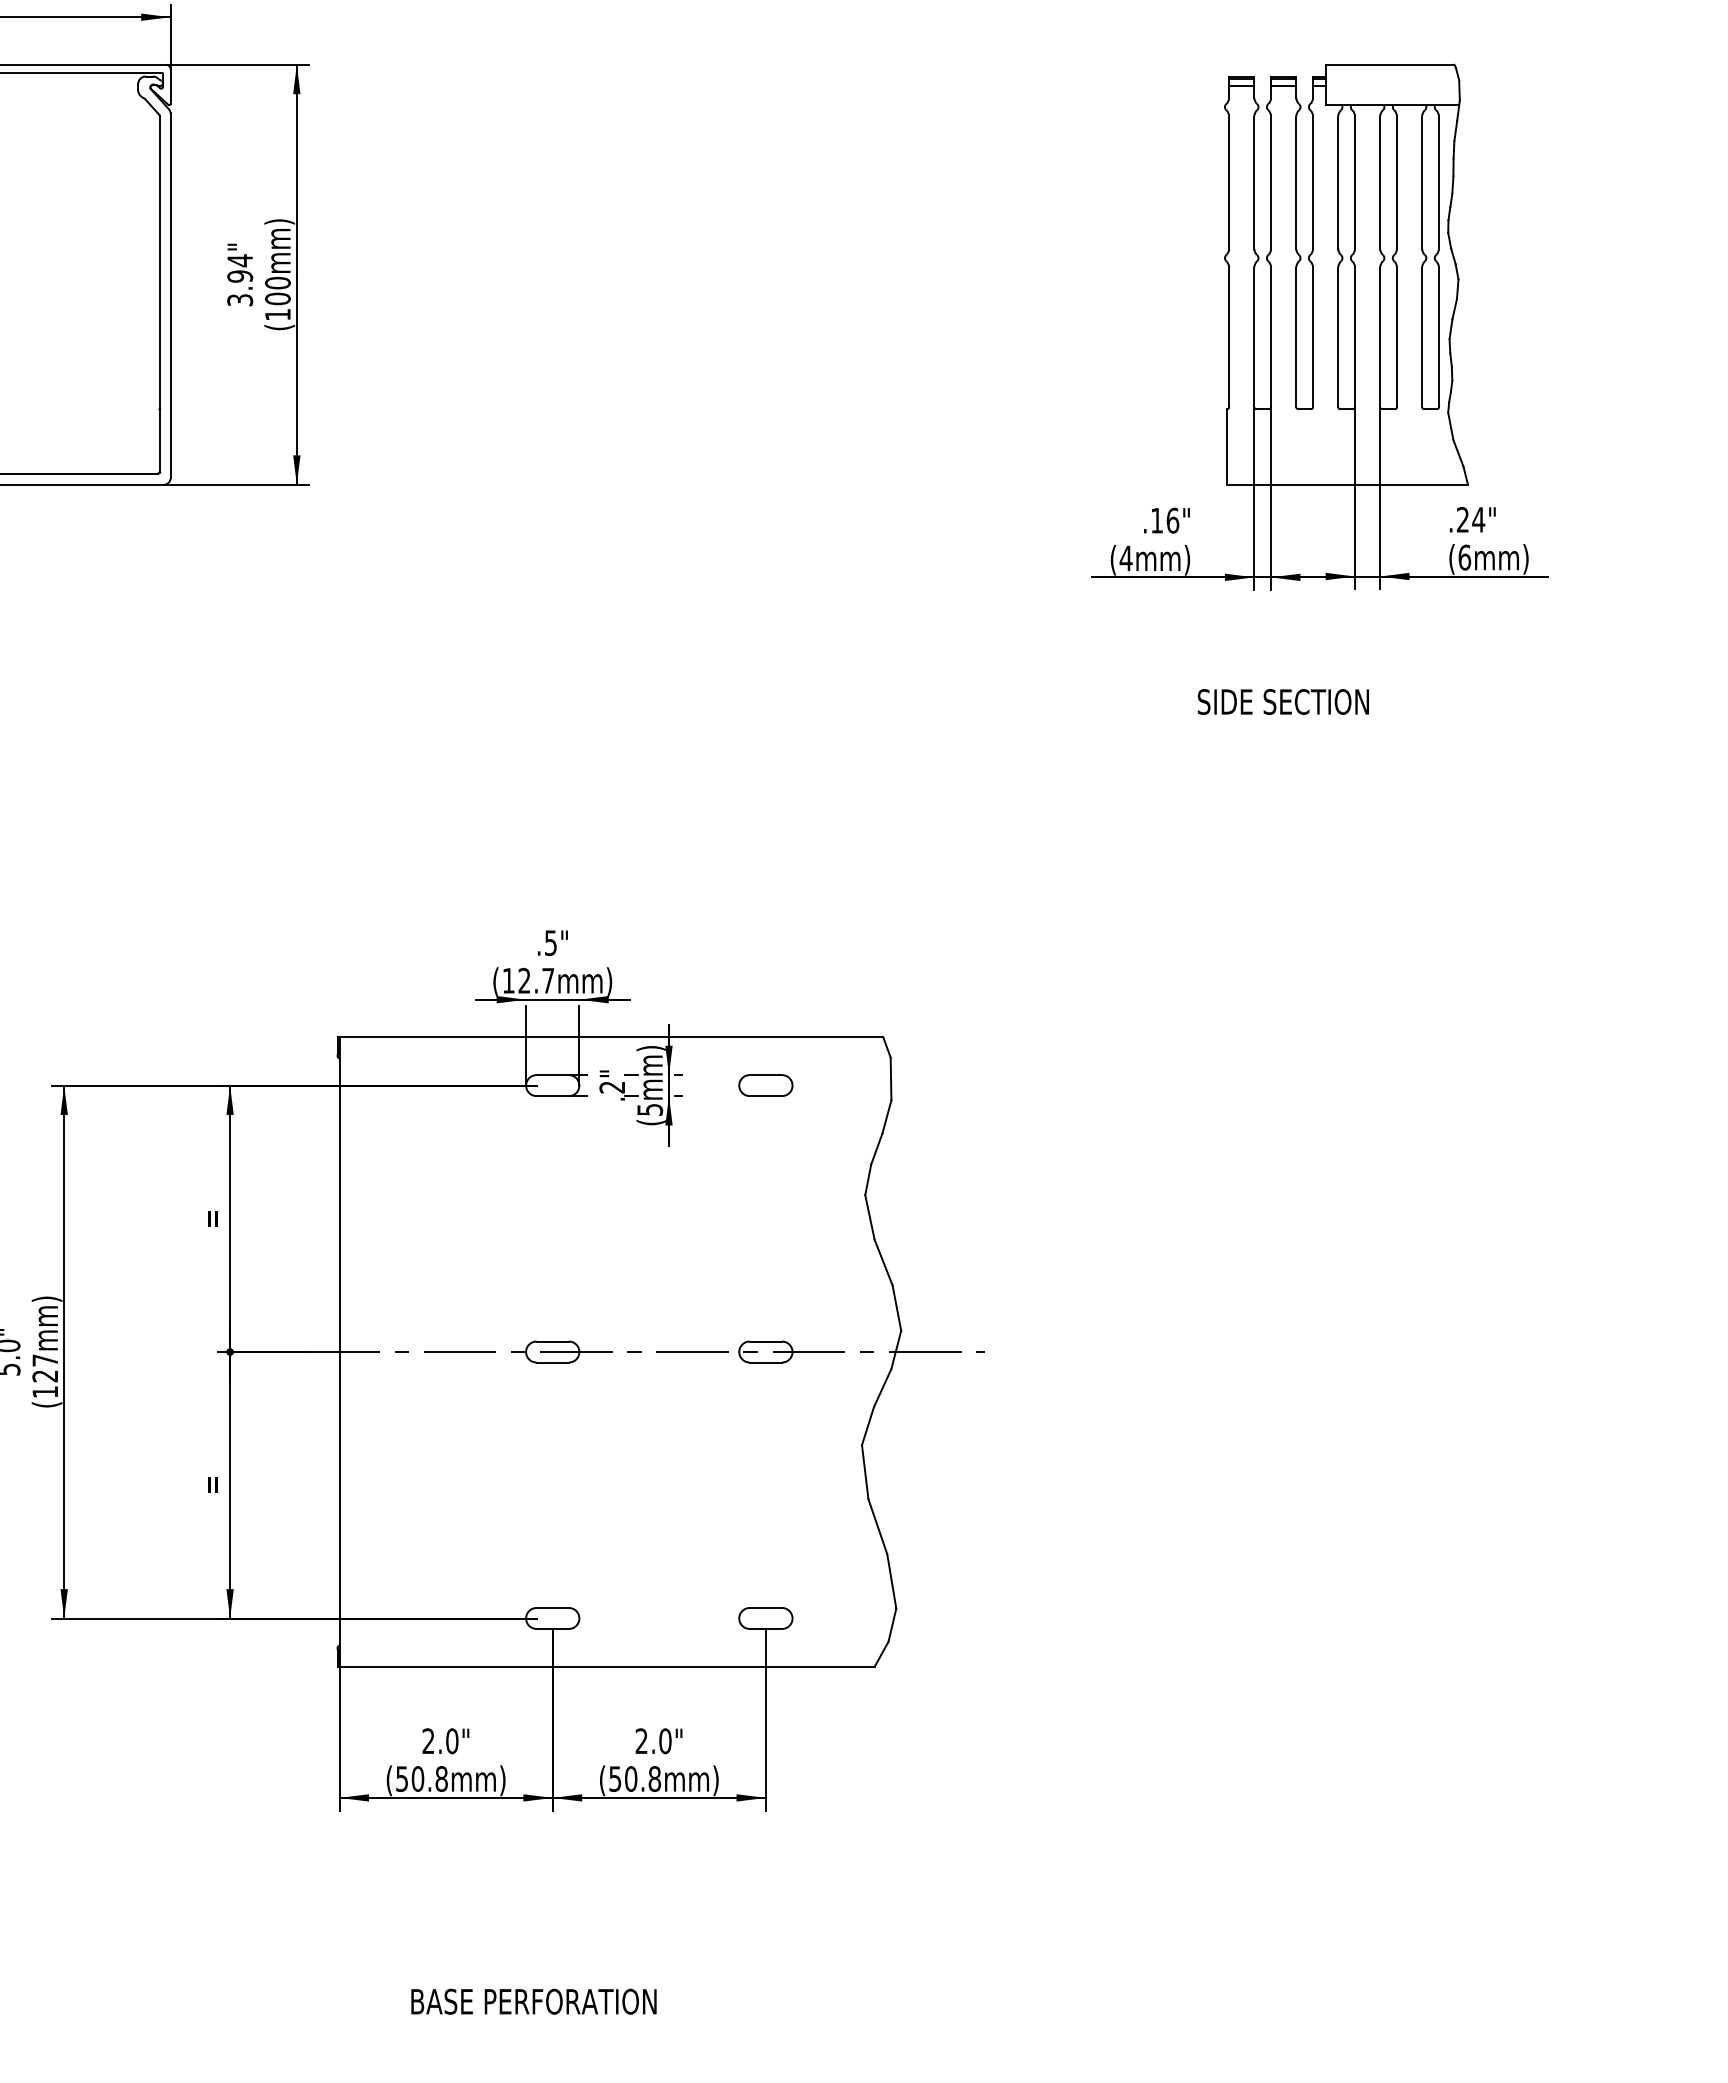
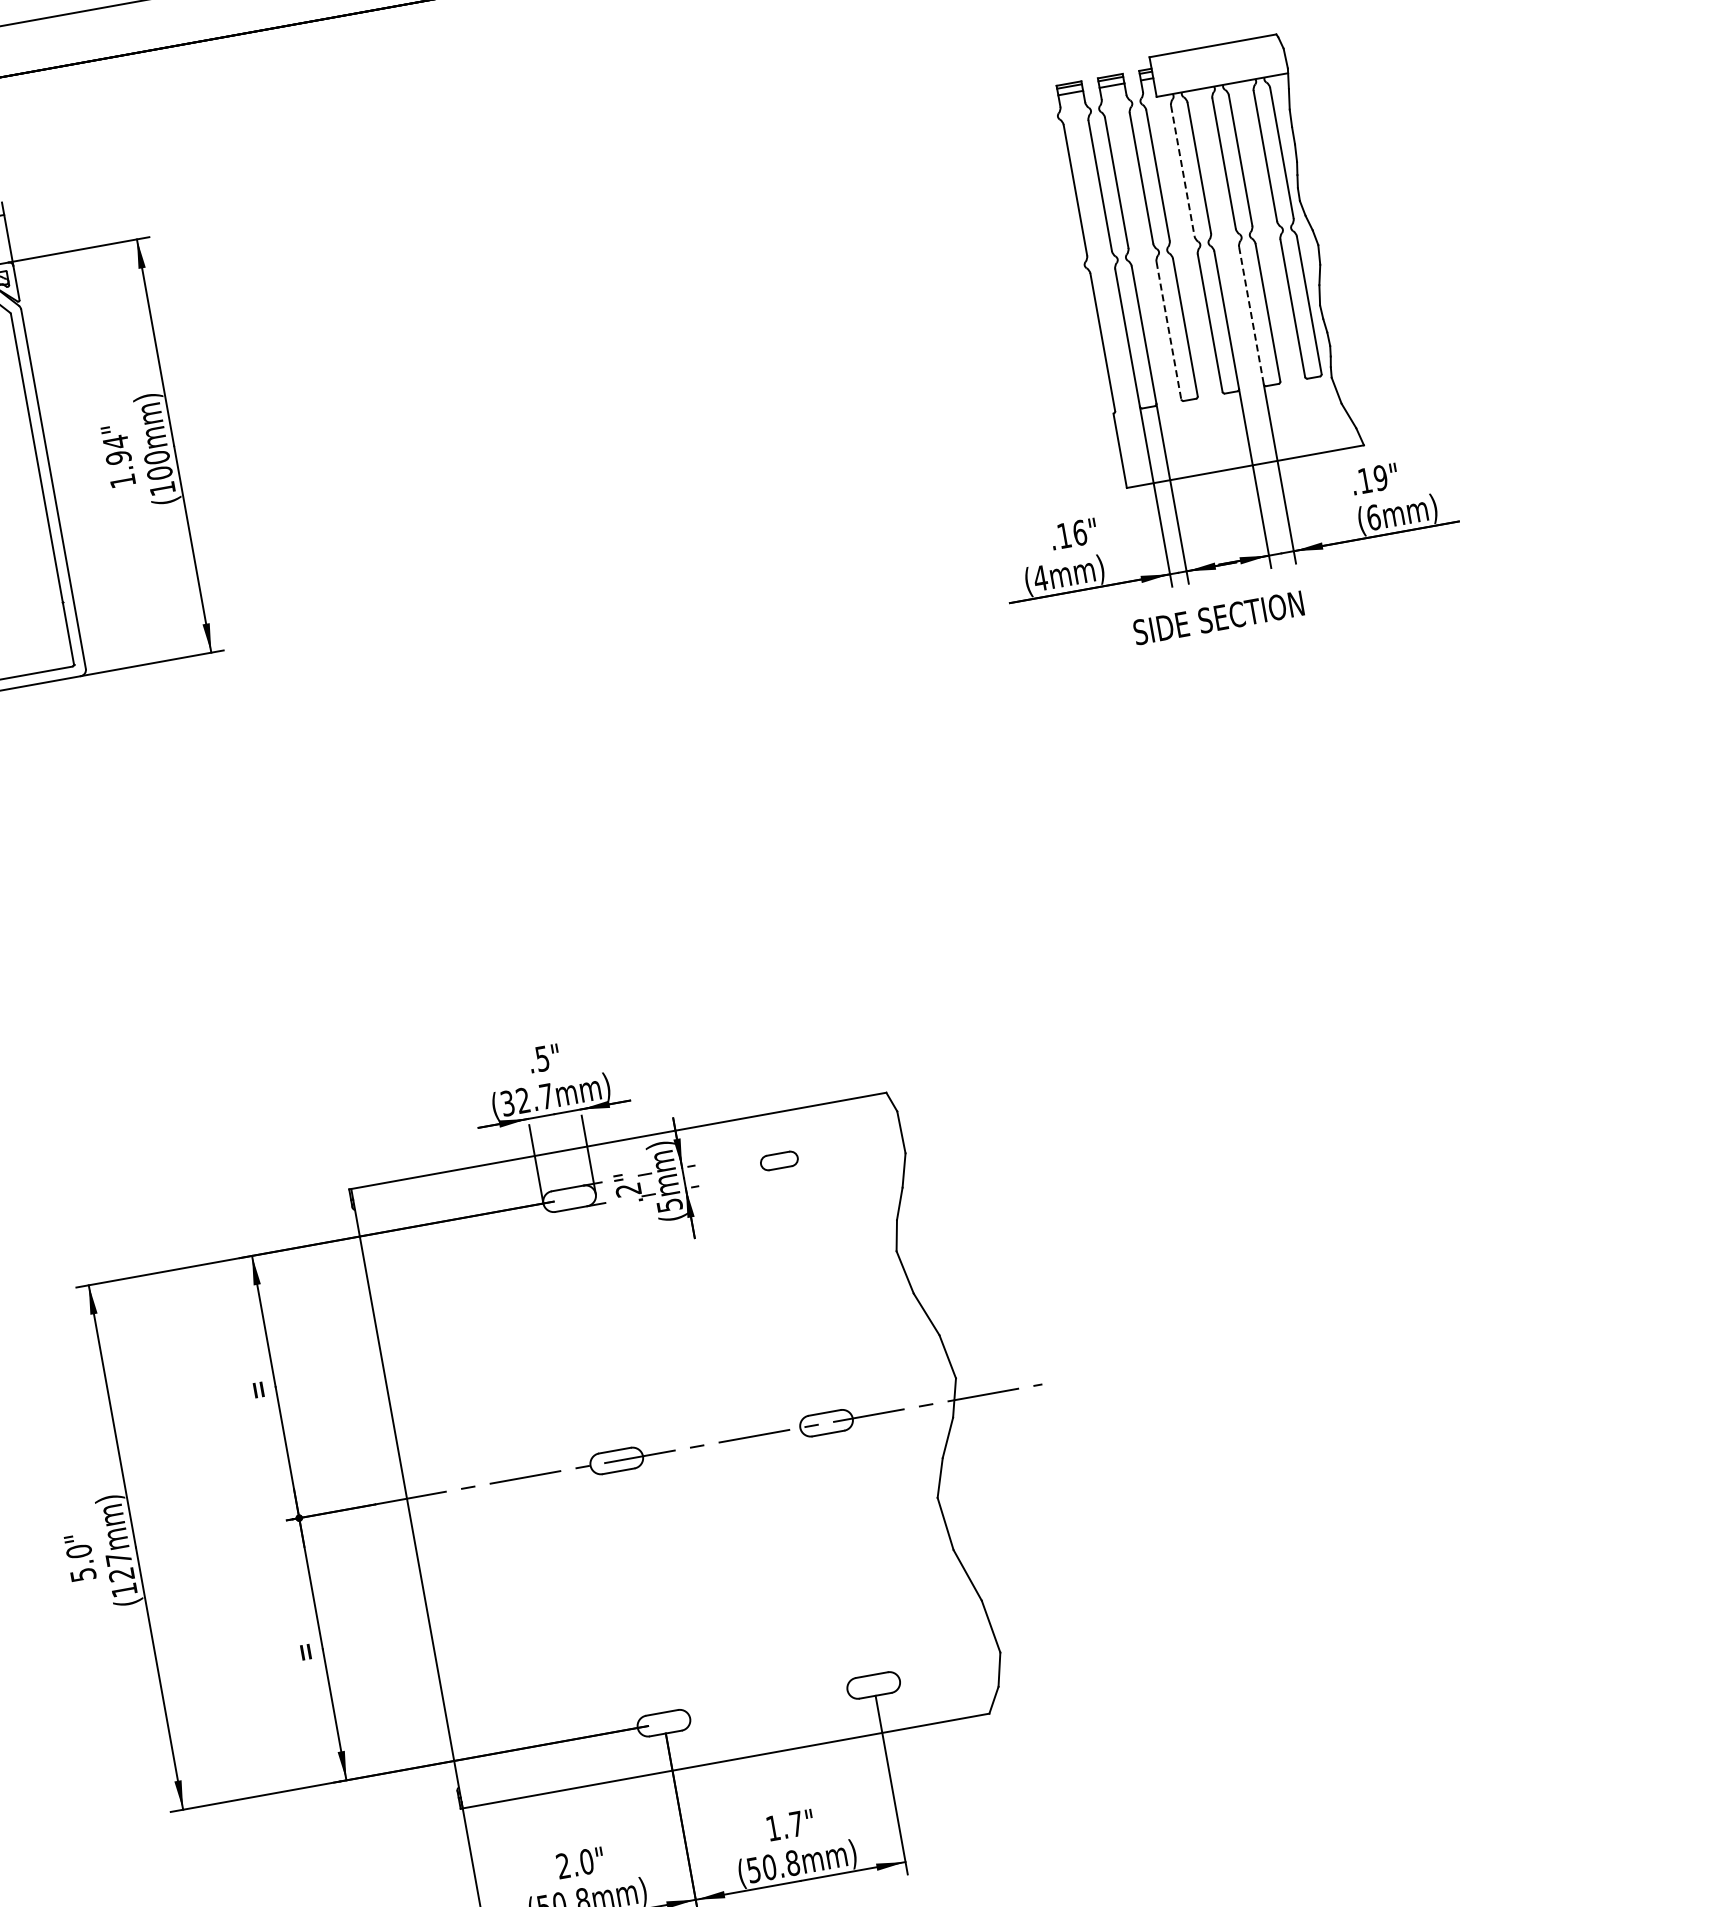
line: (1338, 183) -> (1183, 171), solid -> dashed
text: (240, 300) -> (123, 481), 3.94" -> 1.94"
line: (1296, 337) -> (1169, 330), solid -> dashed
line: (1380, 337) -> (1251, 315), solid -> dashed
text: (1471, 519) -> (1373, 478), .24" -> .19"
text: (1282, 701) -> (1217, 617), moved
text: (508, 980) -> (507, 1103), (12.7mm) -> (32.7mm)
part: (765, 1085) -> (778, 1160), size x0.7
text: (653, 1741) -> (784, 1826), 2.0" -> 1.7"

